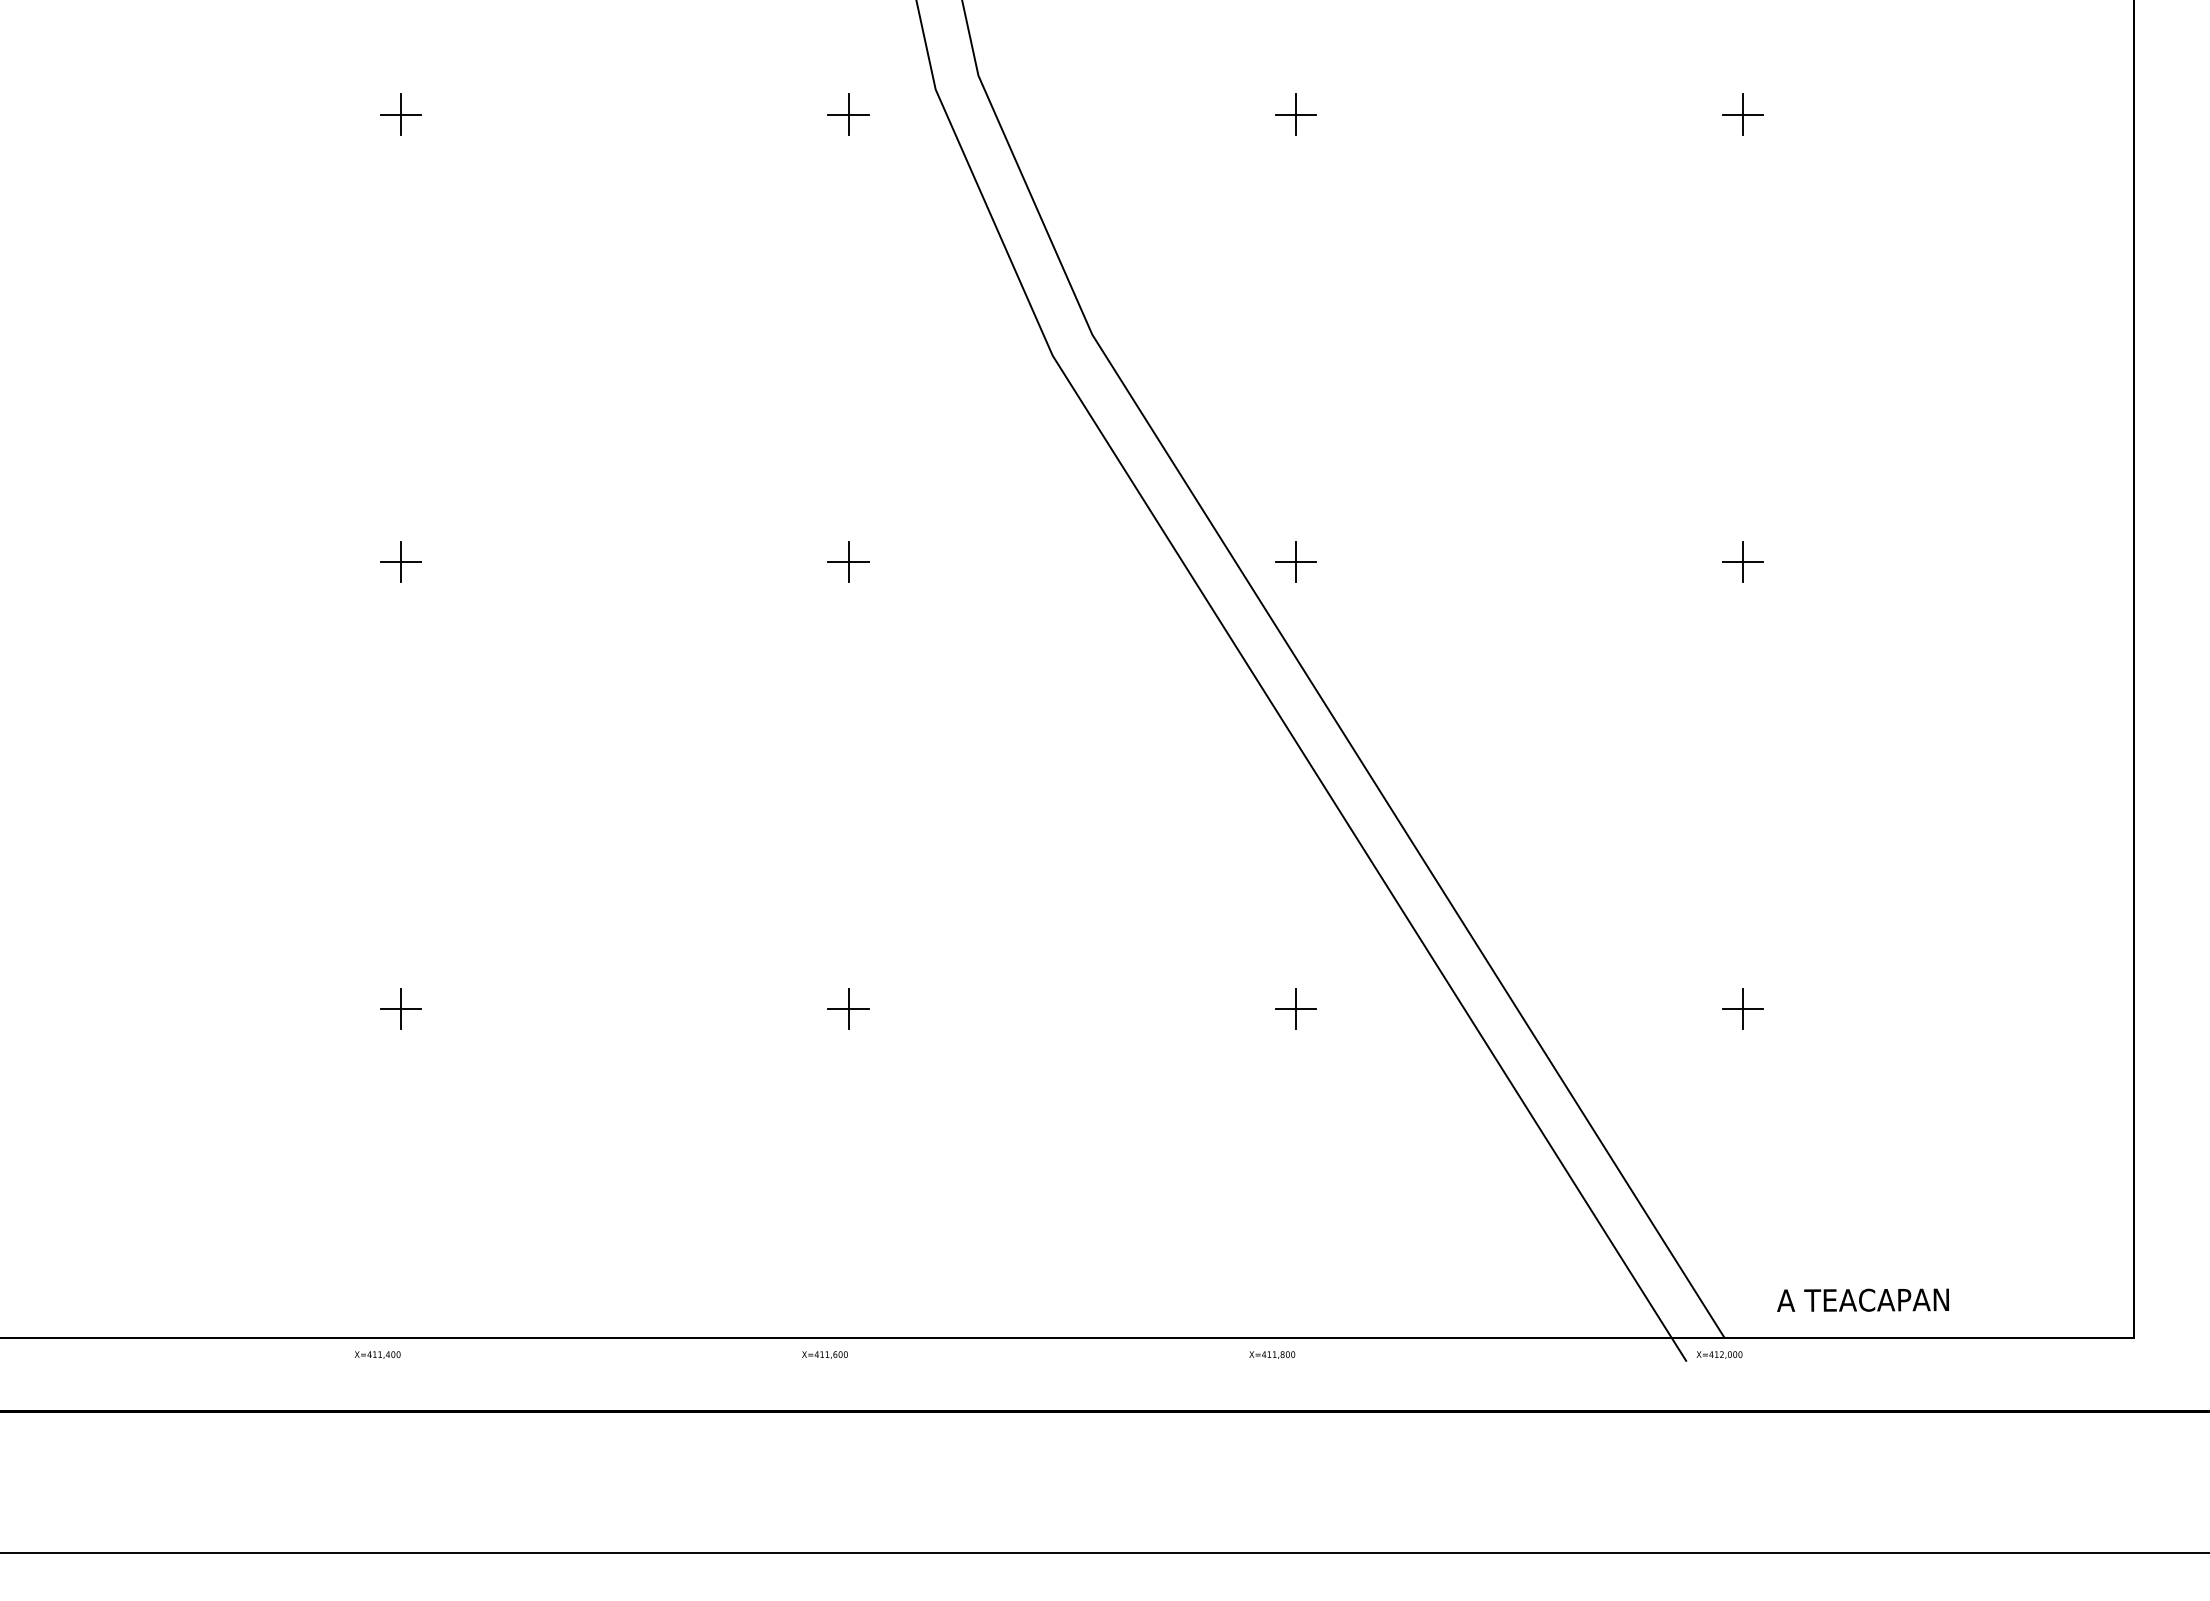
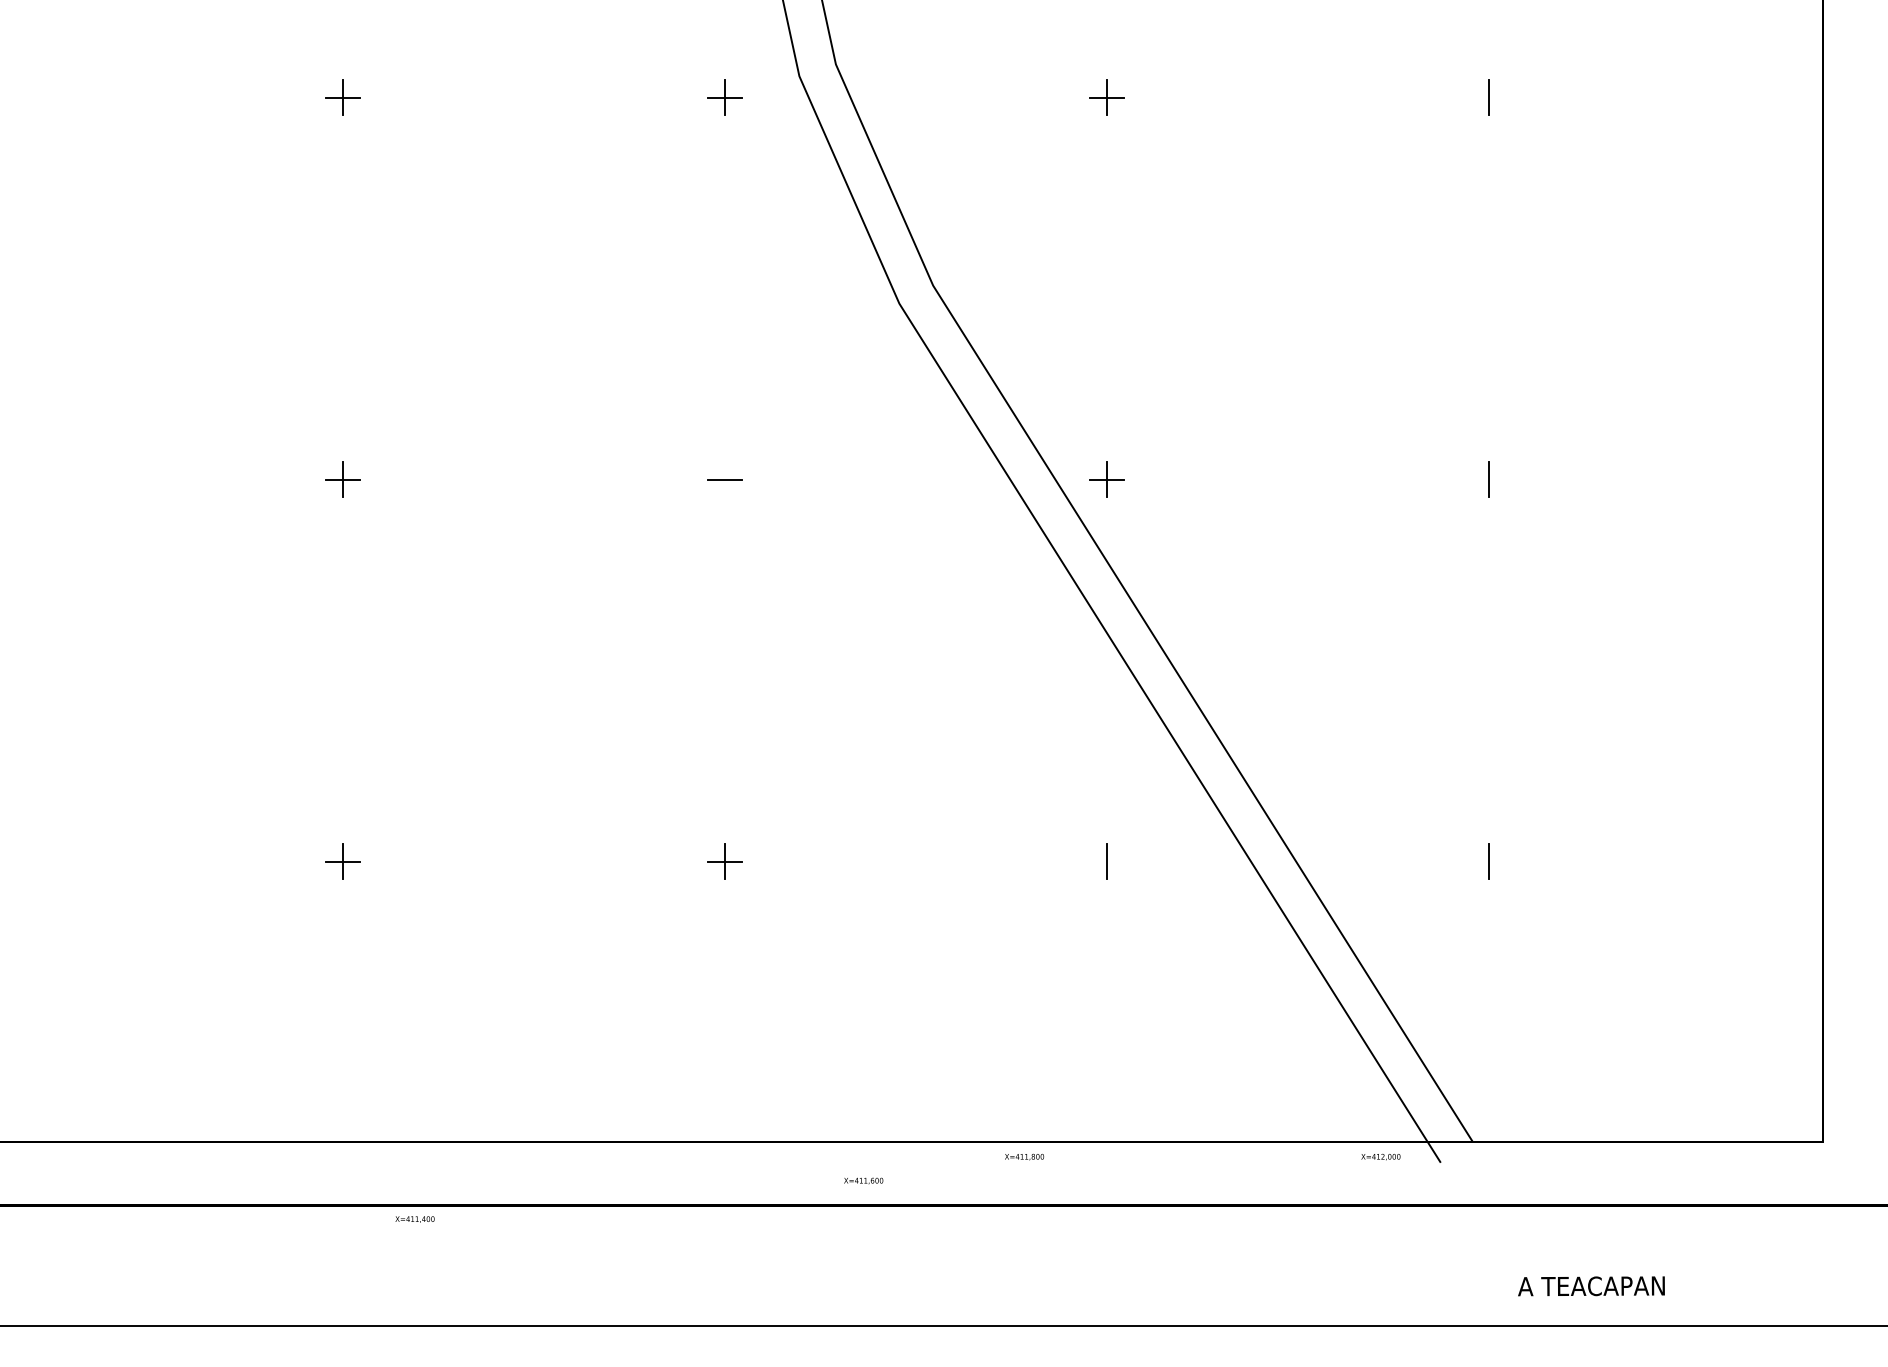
line: (1742, 114) -> (1488, 97), removed
line: (848, 561) -> (724, 479), removed
line: (1742, 561) -> (1488, 479), removed
line: (1295, 1009) -> (1106, 862), removed
line: (1742, 1009) -> (1488, 862), removed
text: (1862, 1299) -> (1590, 1285), moved
text: (377, 1354) -> (414, 1219), moved
text: (824, 1354) -> (863, 1180), moved
text: (1272, 1354) -> (1024, 1156), moved
text: (1719, 1354) -> (1380, 1156), moved

